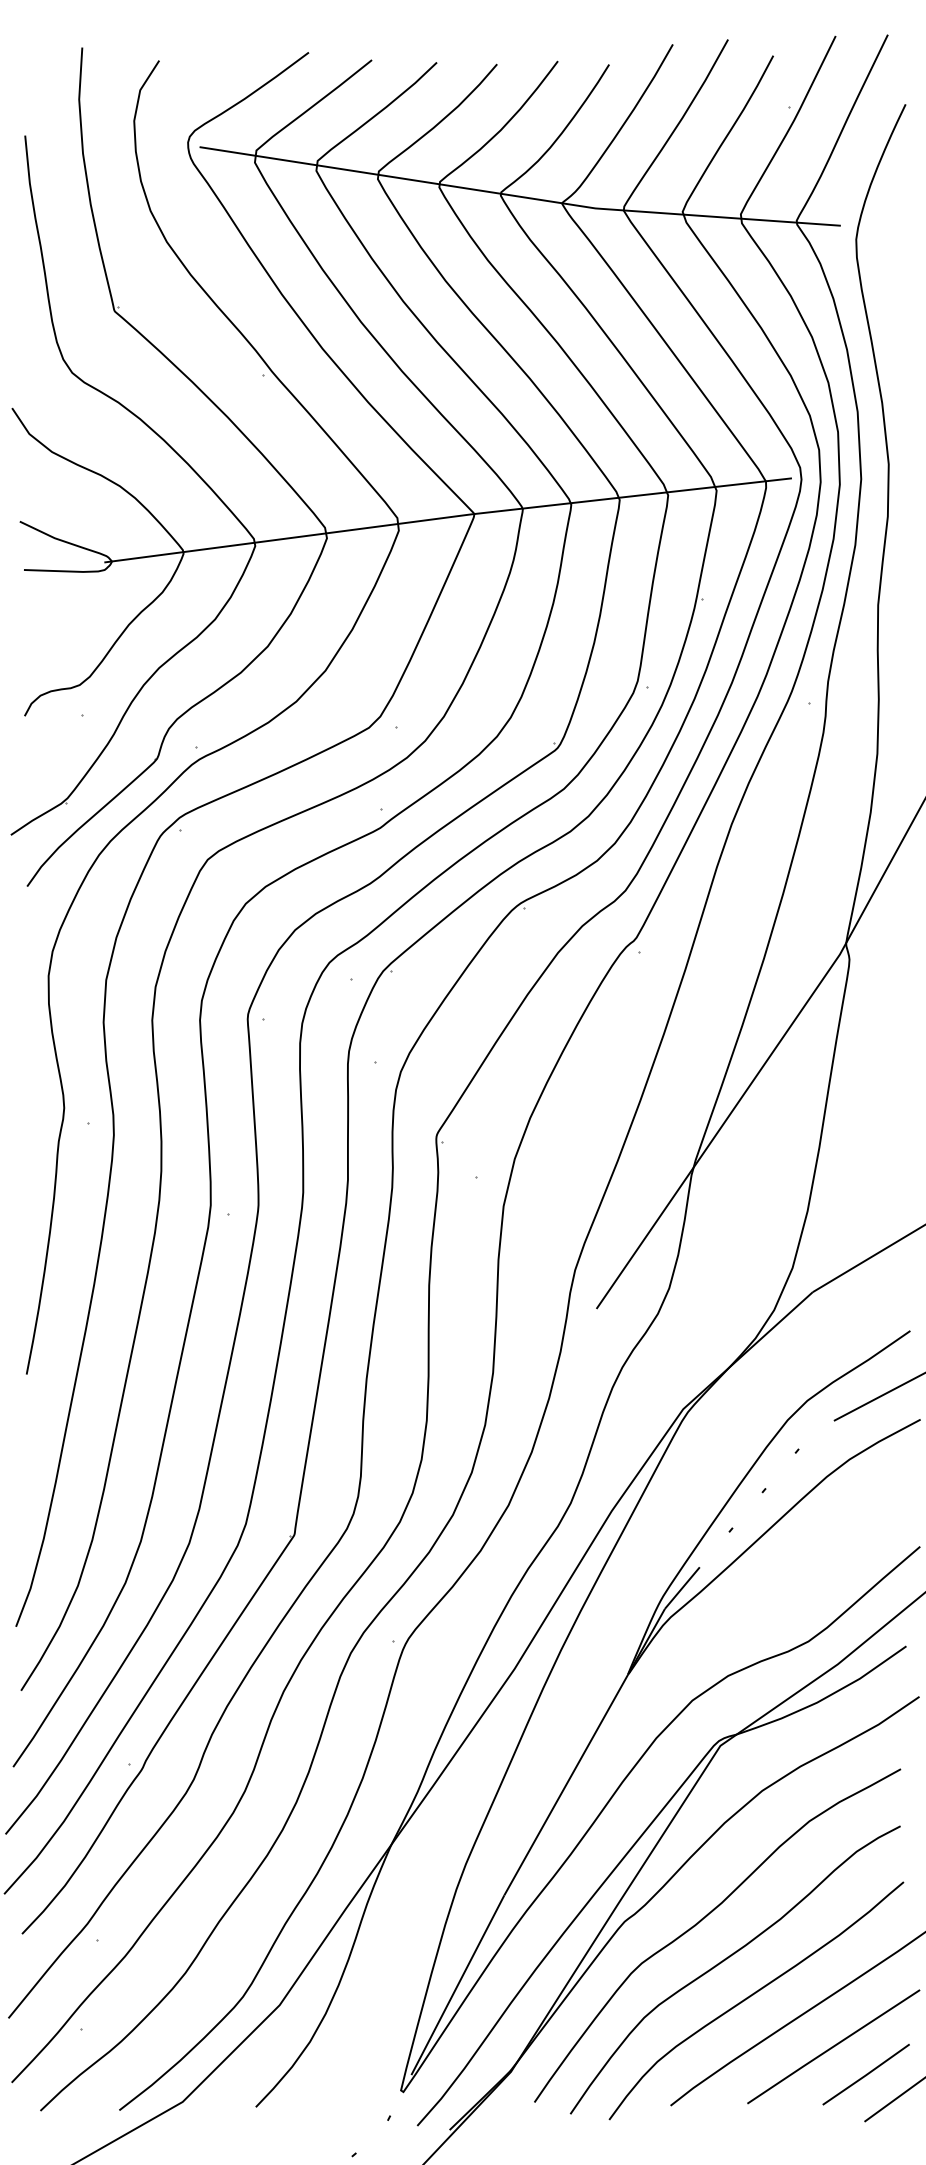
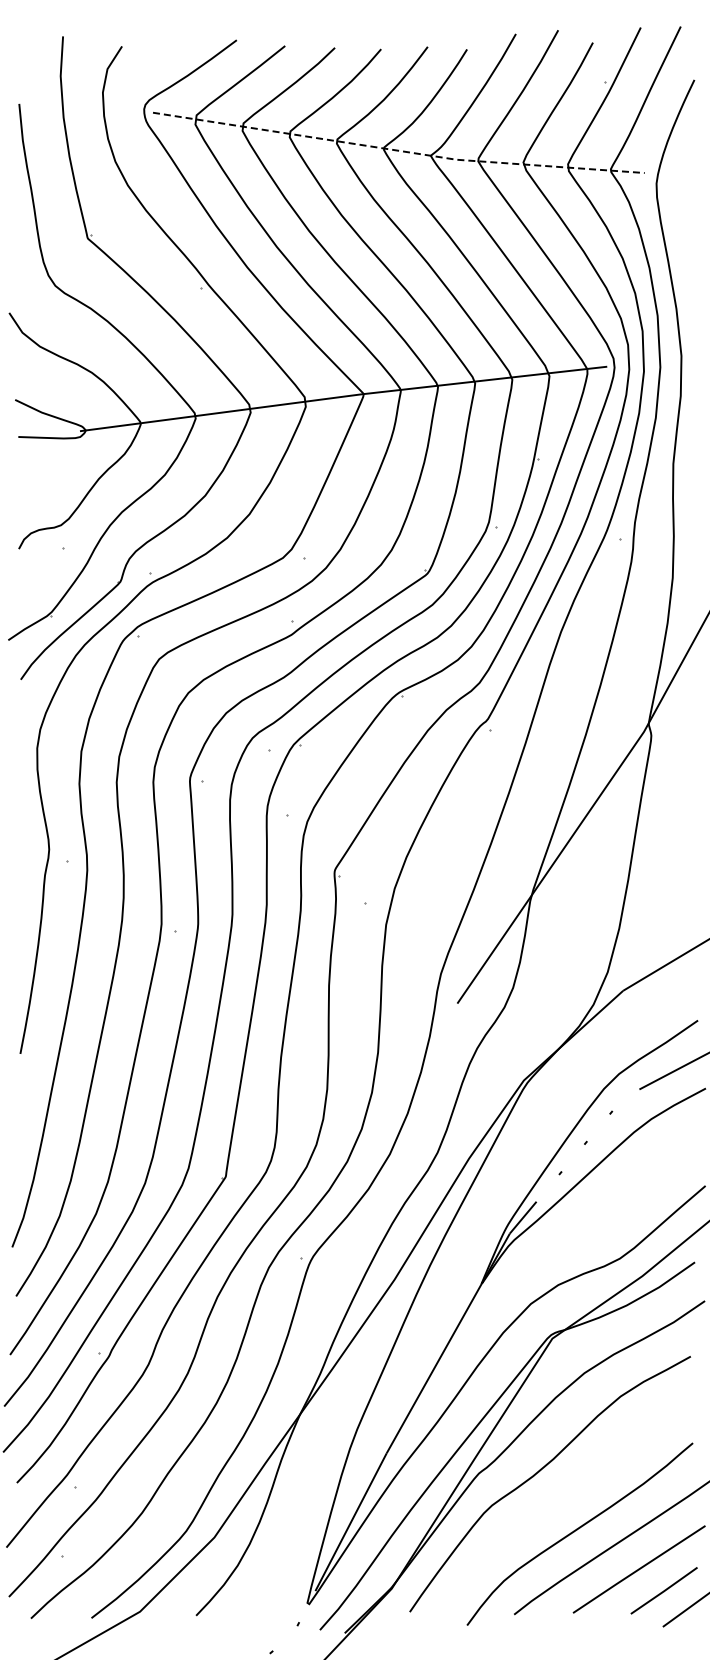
line: (519, 196) -> (398, 150), solid -> dashed
curve: (729, 1958) -> (559, 1501), removed

